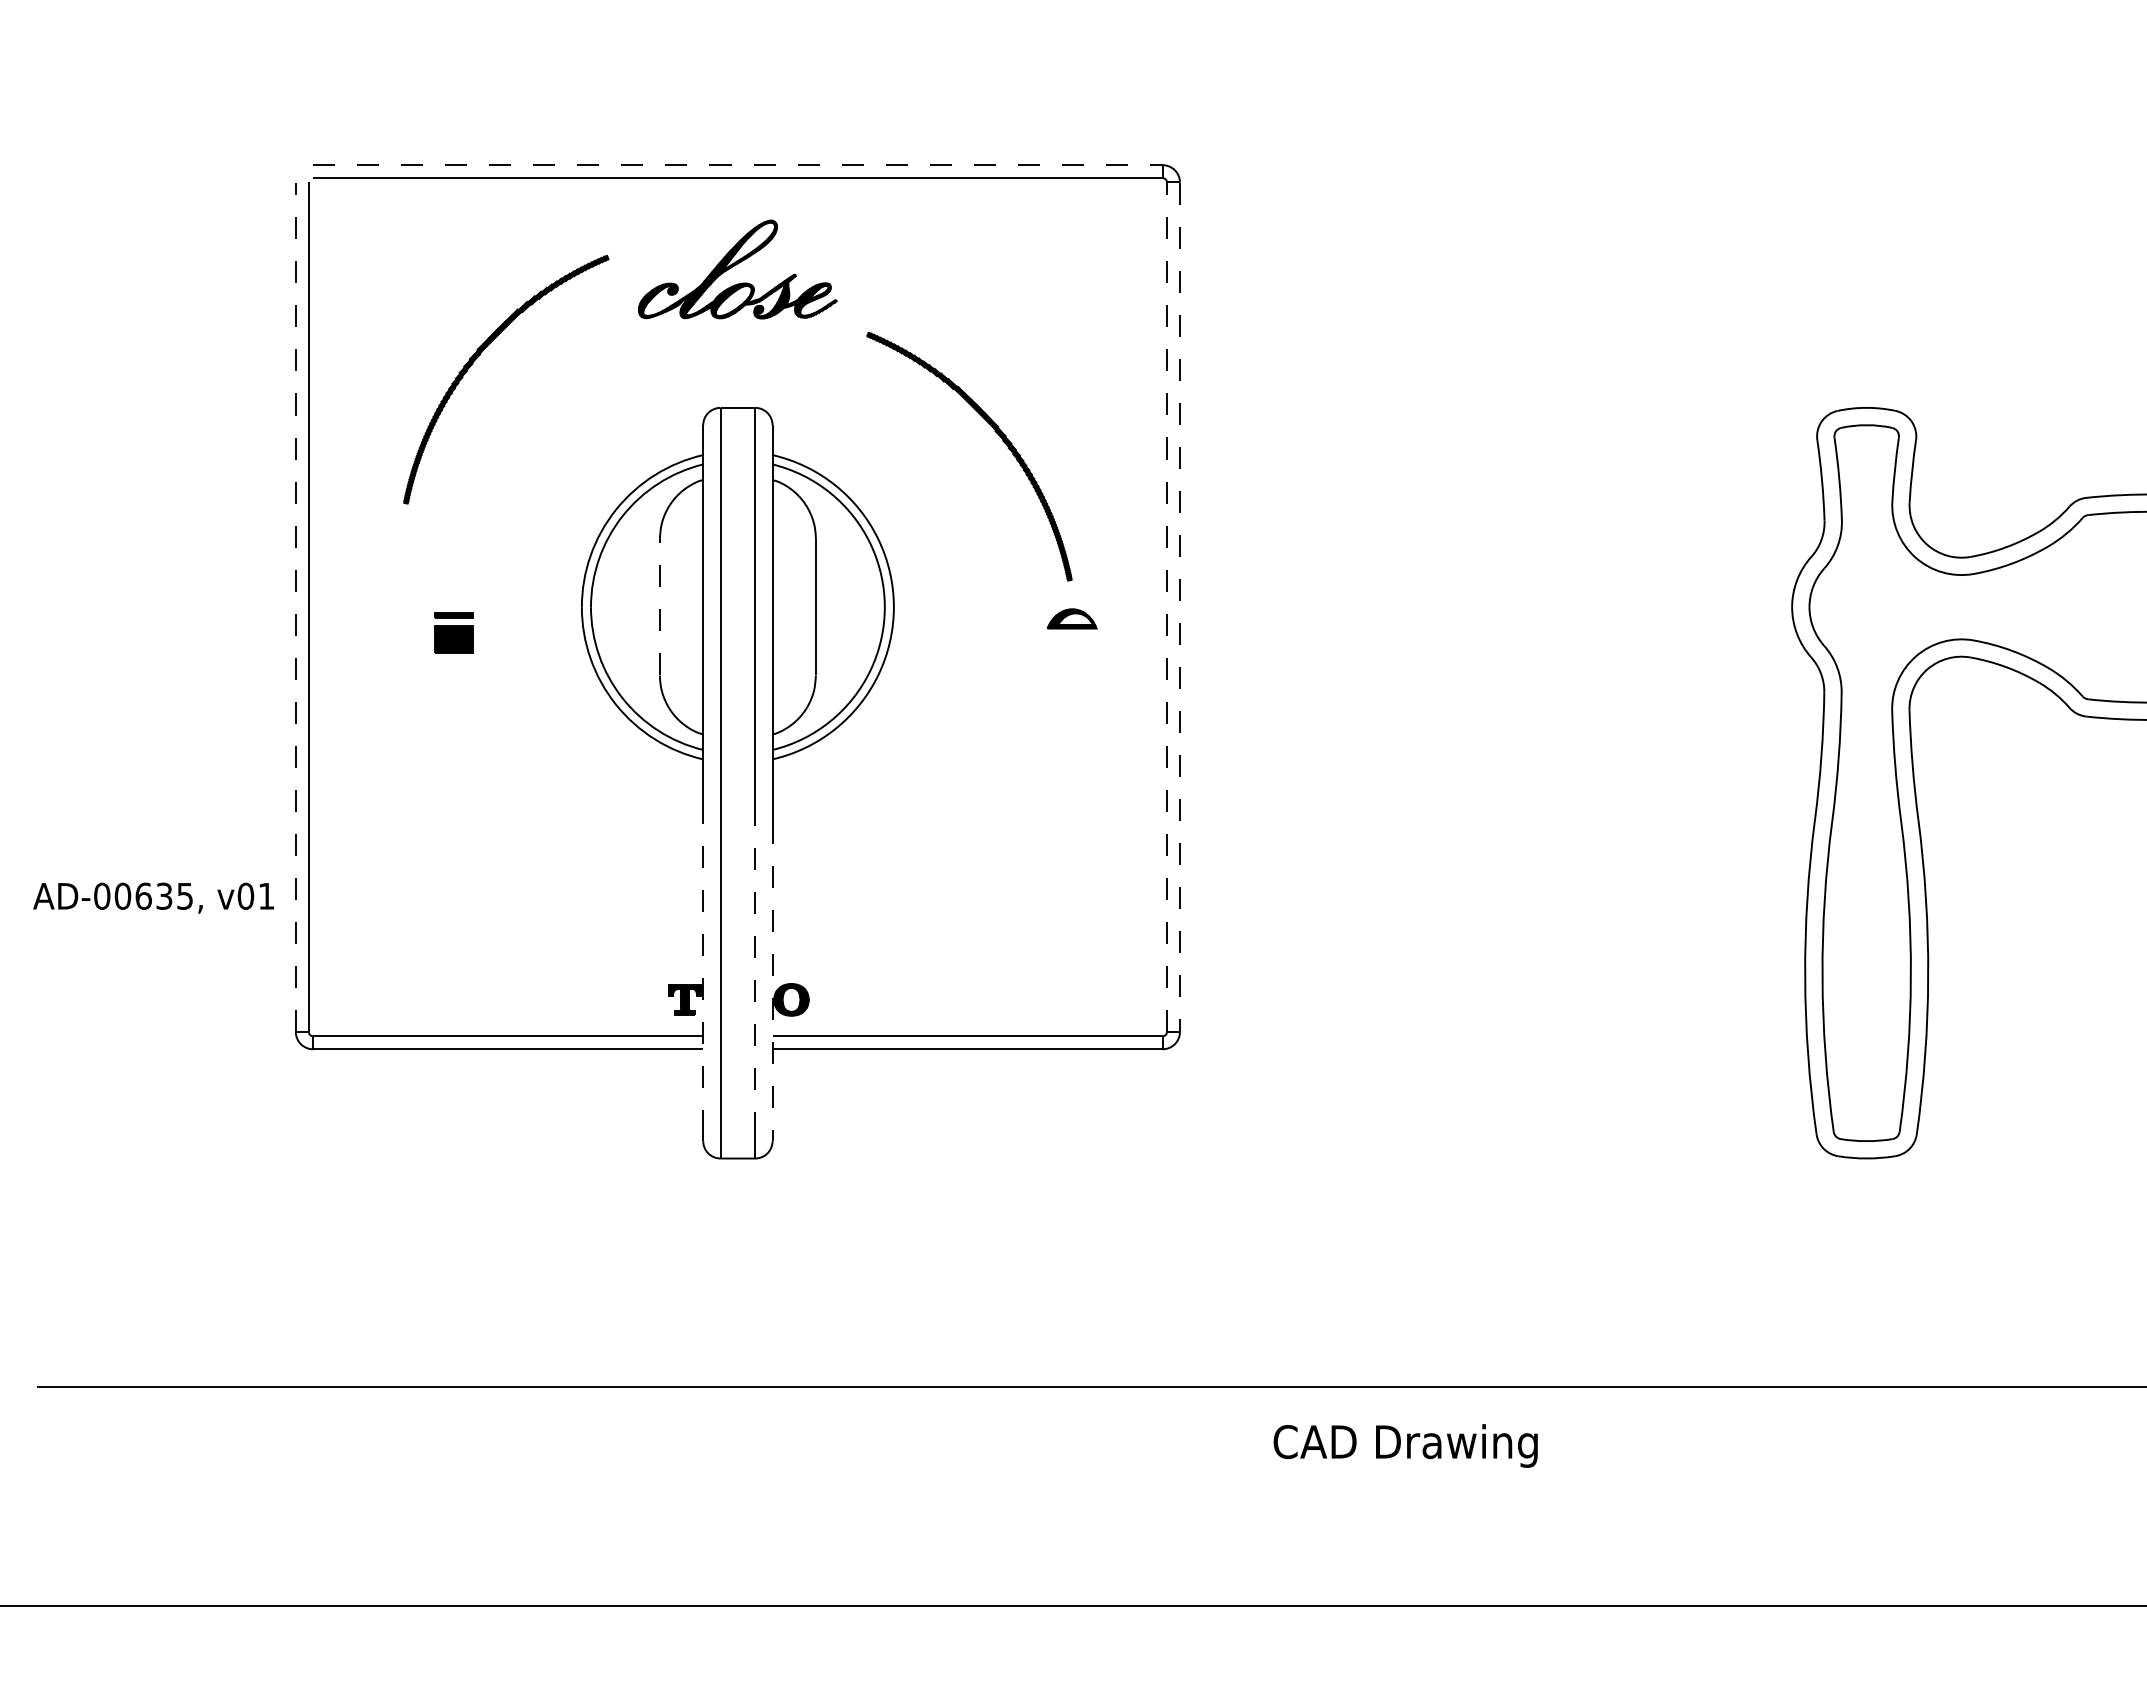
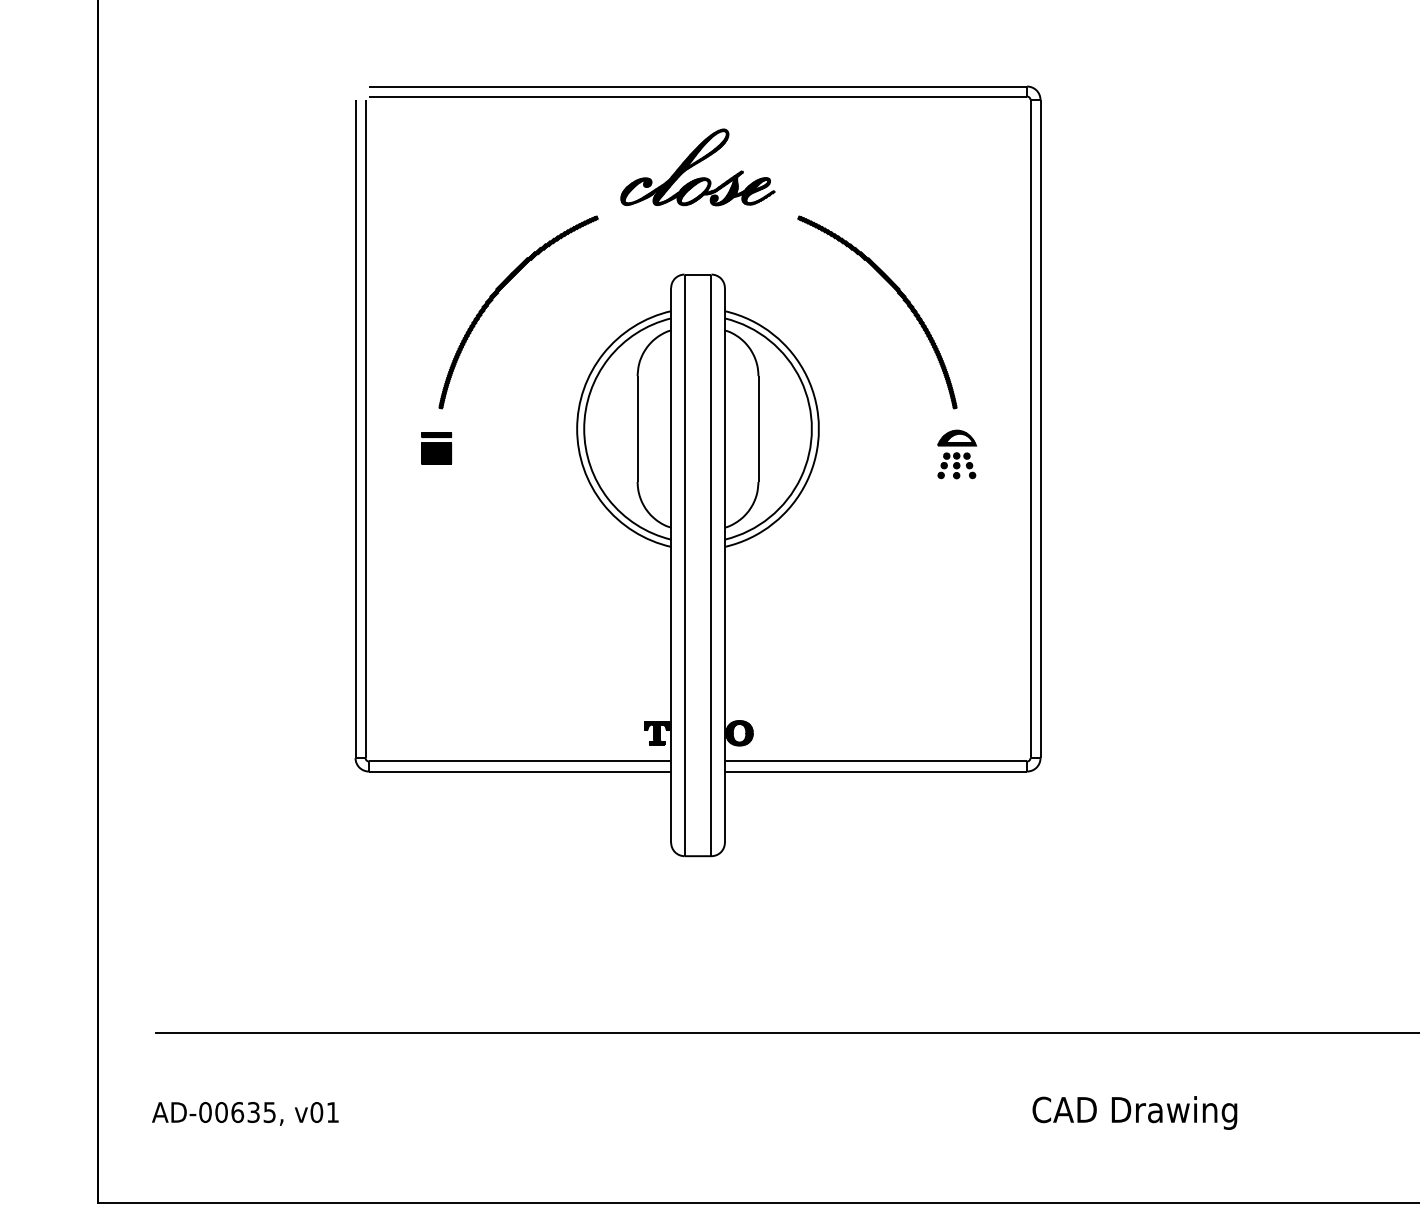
line: (737, 165) -> (697, 86), dashed -> solid
part: (481, 354) -> (499, 292), moved
line: (659, 606) -> (637, 428), dashed -> solid
line: (295, 607) -> (355, 429), dashed -> solid
line: (1166, 607) -> (1030, 429), dashed -> solid
line: (1179, 607) -> (1040, 429), dashed -> solid
part: (453, 632) -> (436, 448), moved
part: (1071, 654) -> (956, 465), added
text: (153, 897) -> (245, 1113), moved
line: (703, 976) -> (671, 715), dashed -> solid
line: (755, 976) -> (711, 715), dashed -> solid
line: (772, 976) -> (724, 715), dashed -> solid
text: (1405, 1445) -> (1134, 1112), moved

